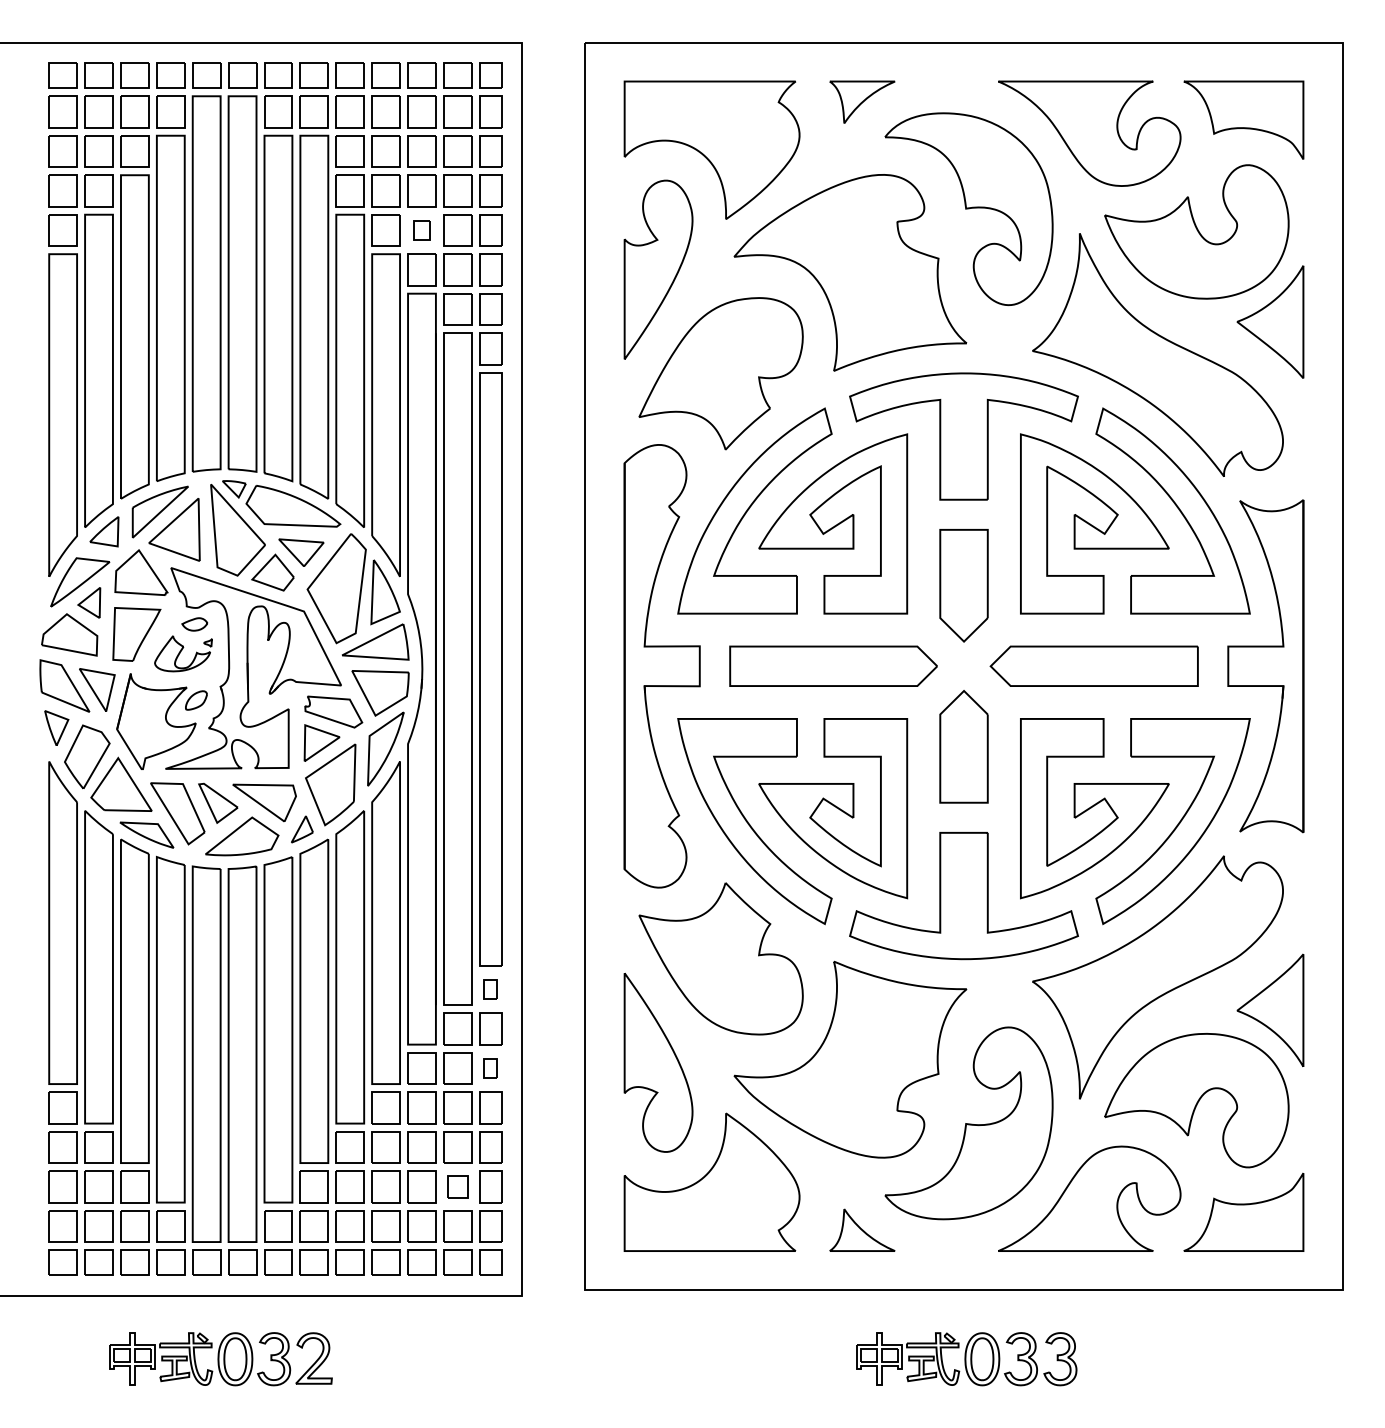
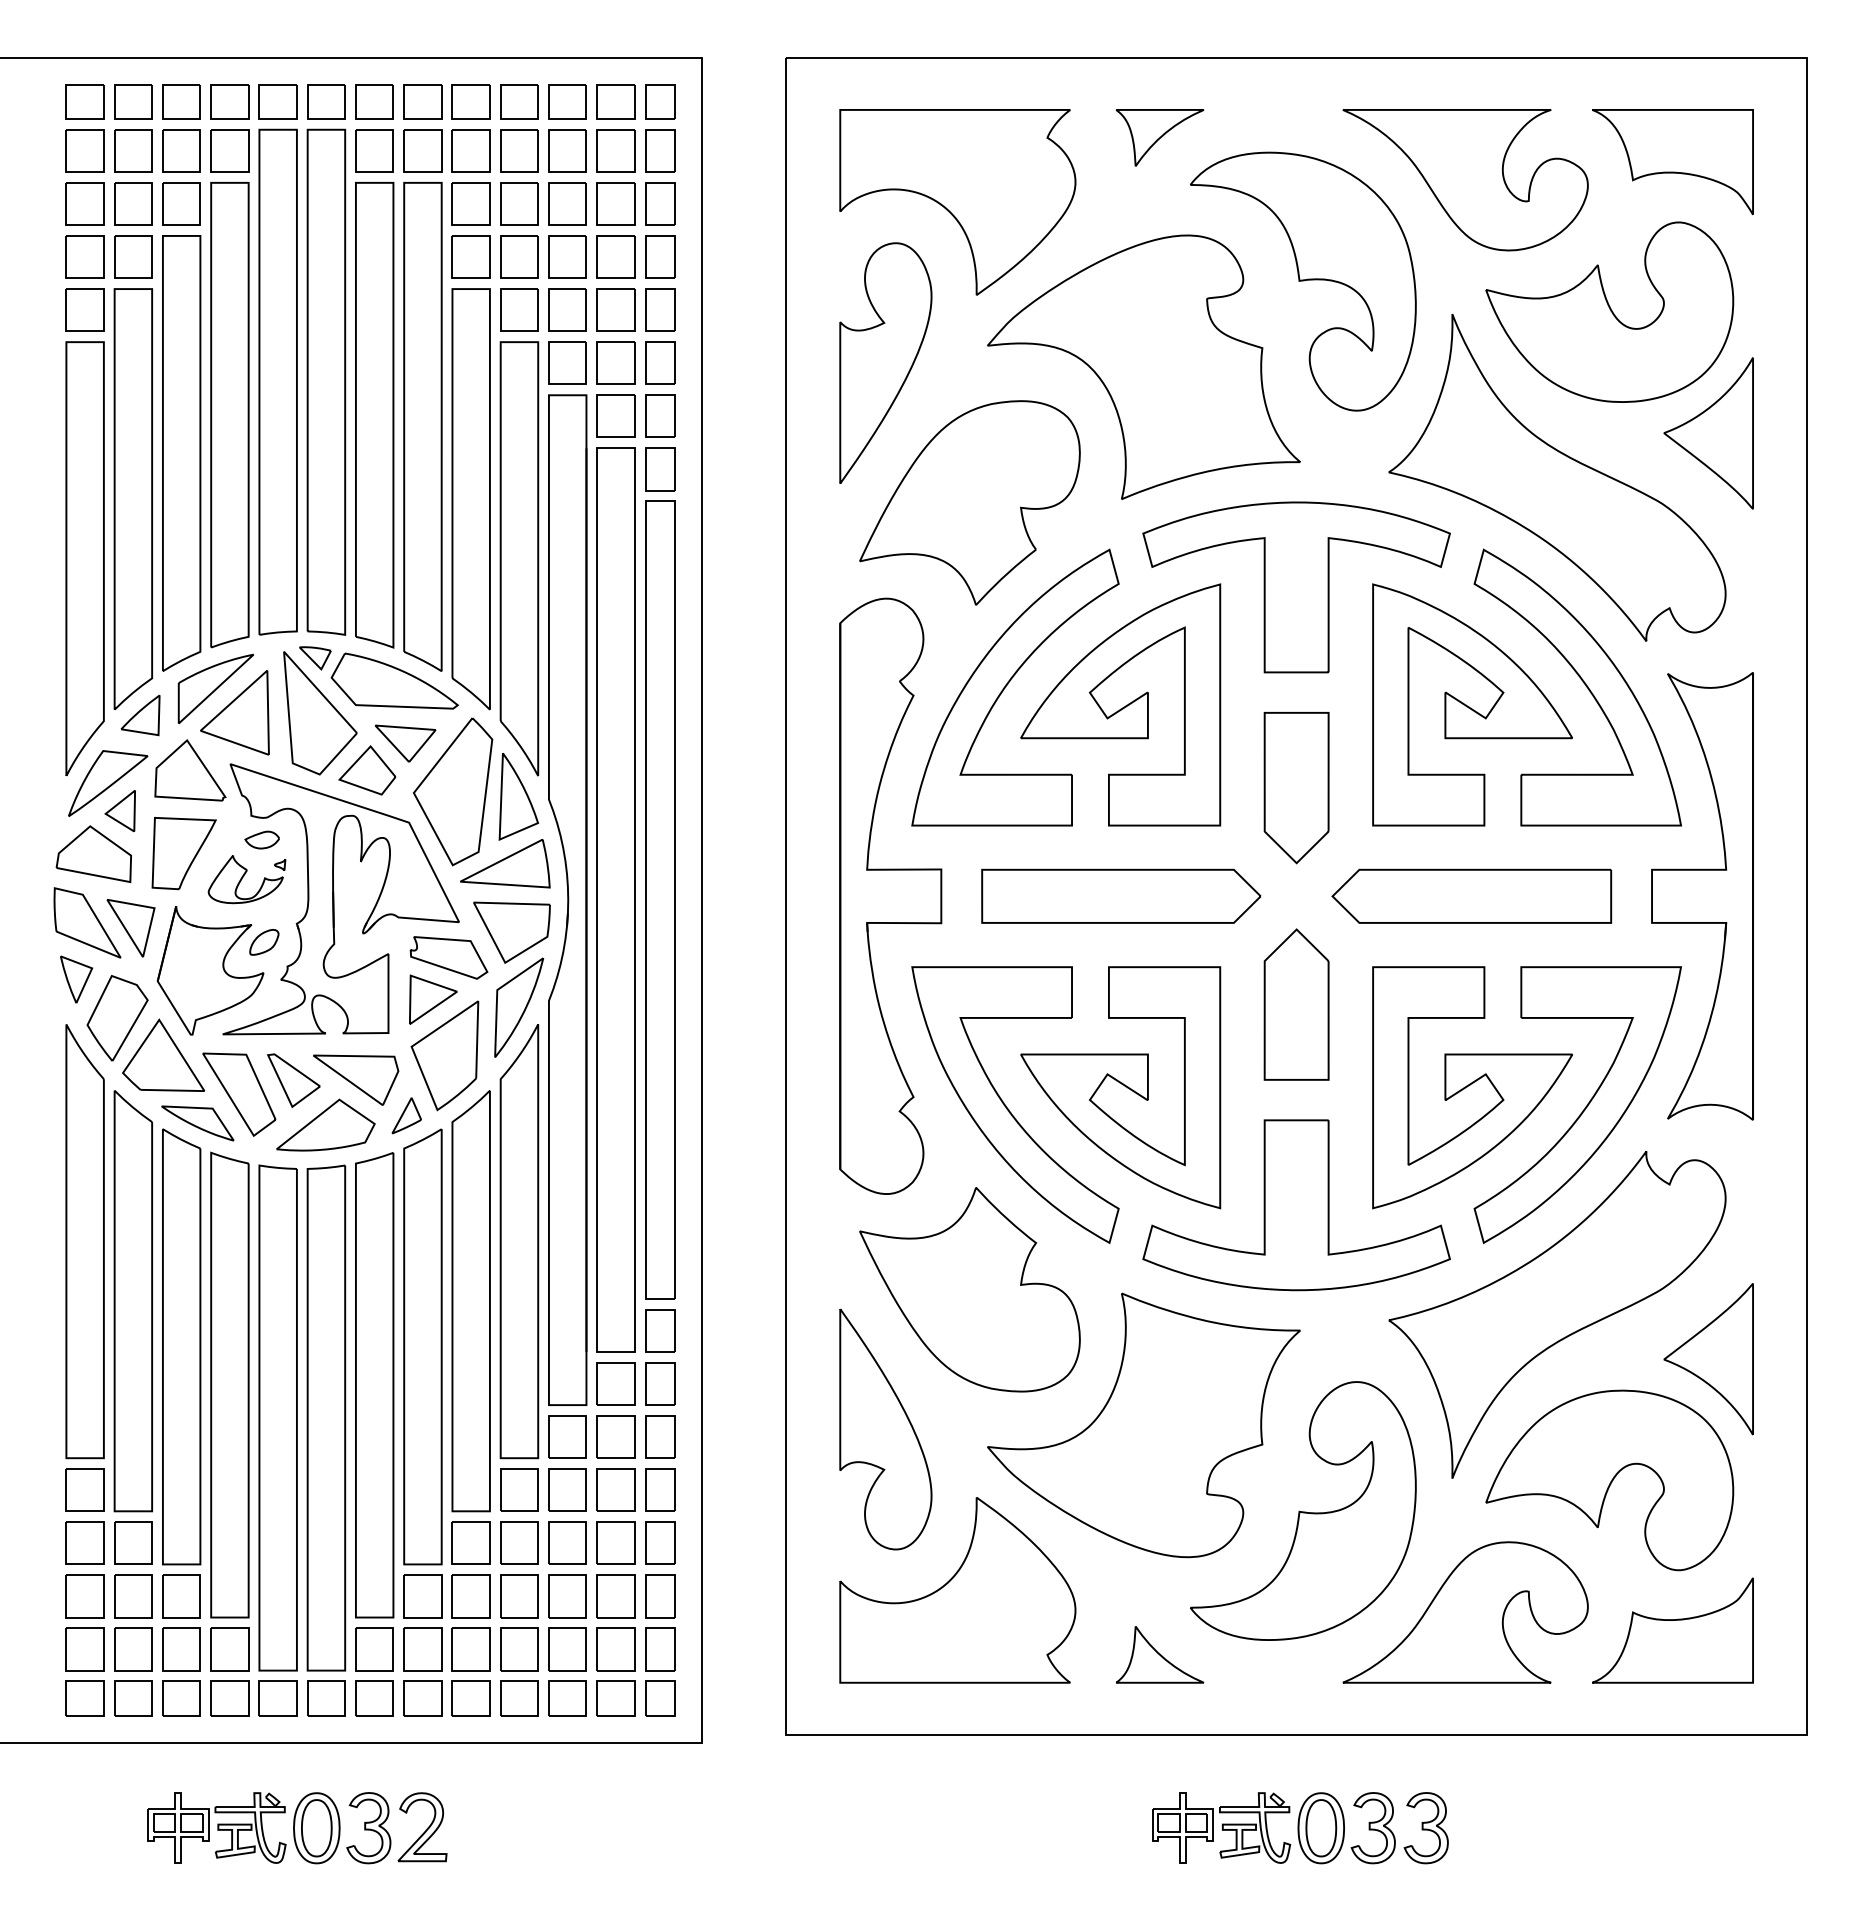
part: (421, 229) -> (567, 309), size x1.67
part: (490, 989) -> (660, 1330), size x1.67
part: (490, 1067) -> (660, 1436), size x1.67
part: (457, 1186) -> (615, 1596), size x1.43

